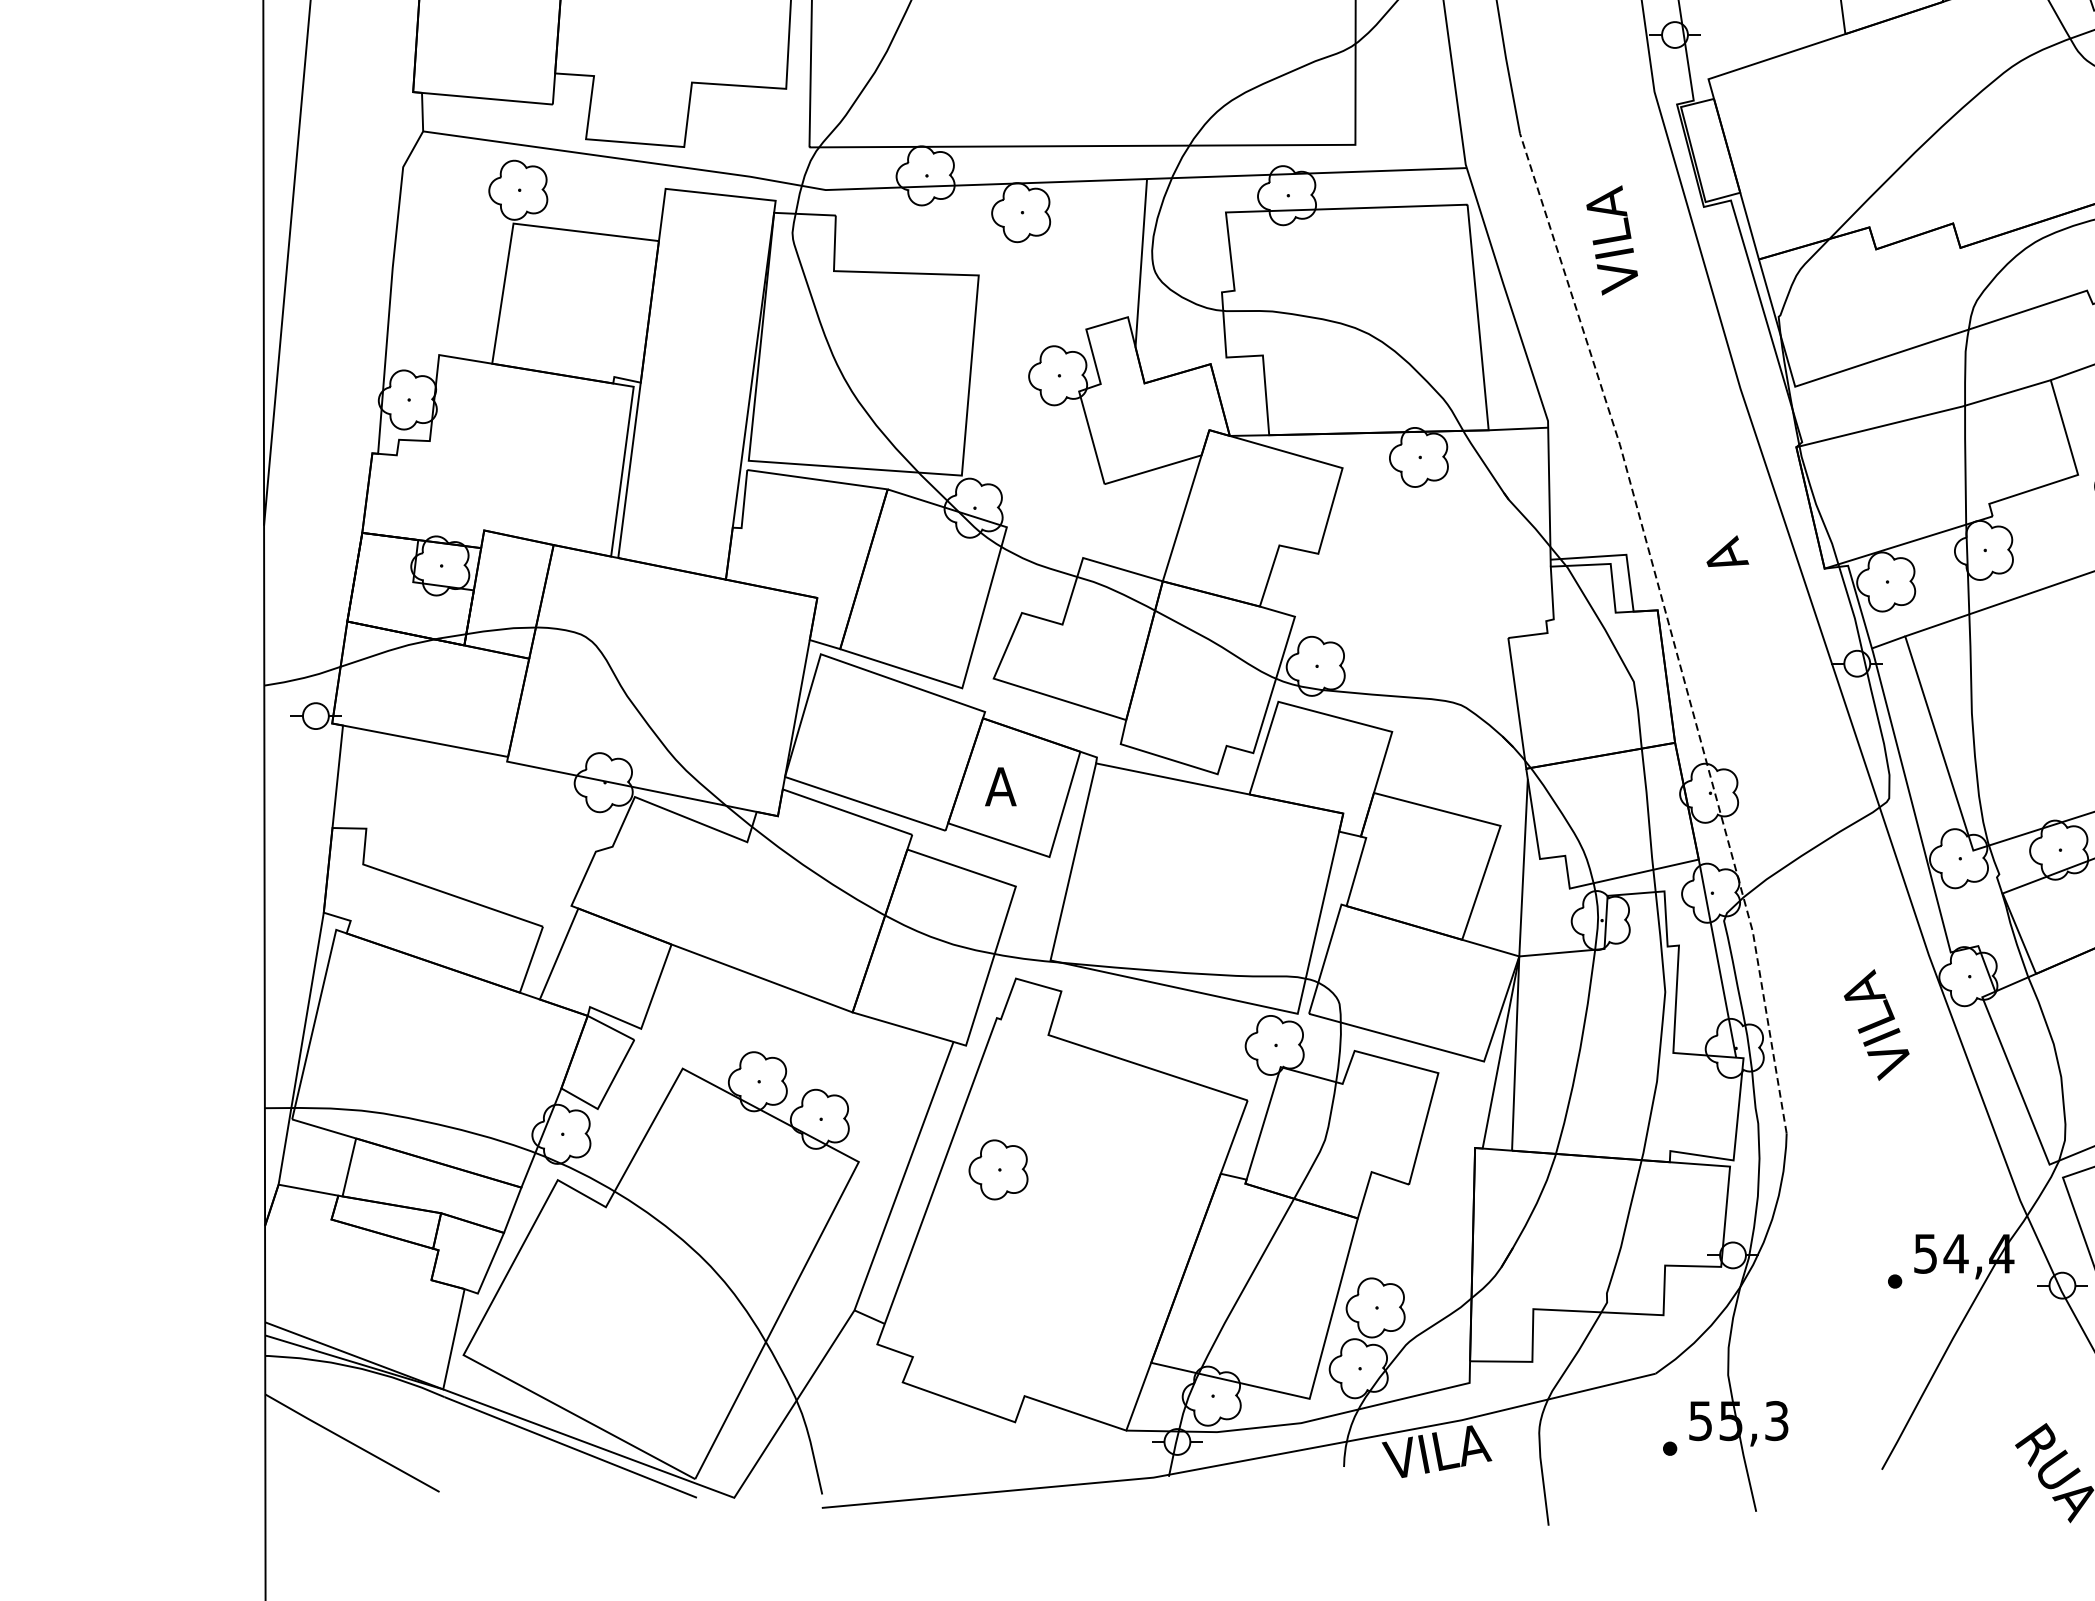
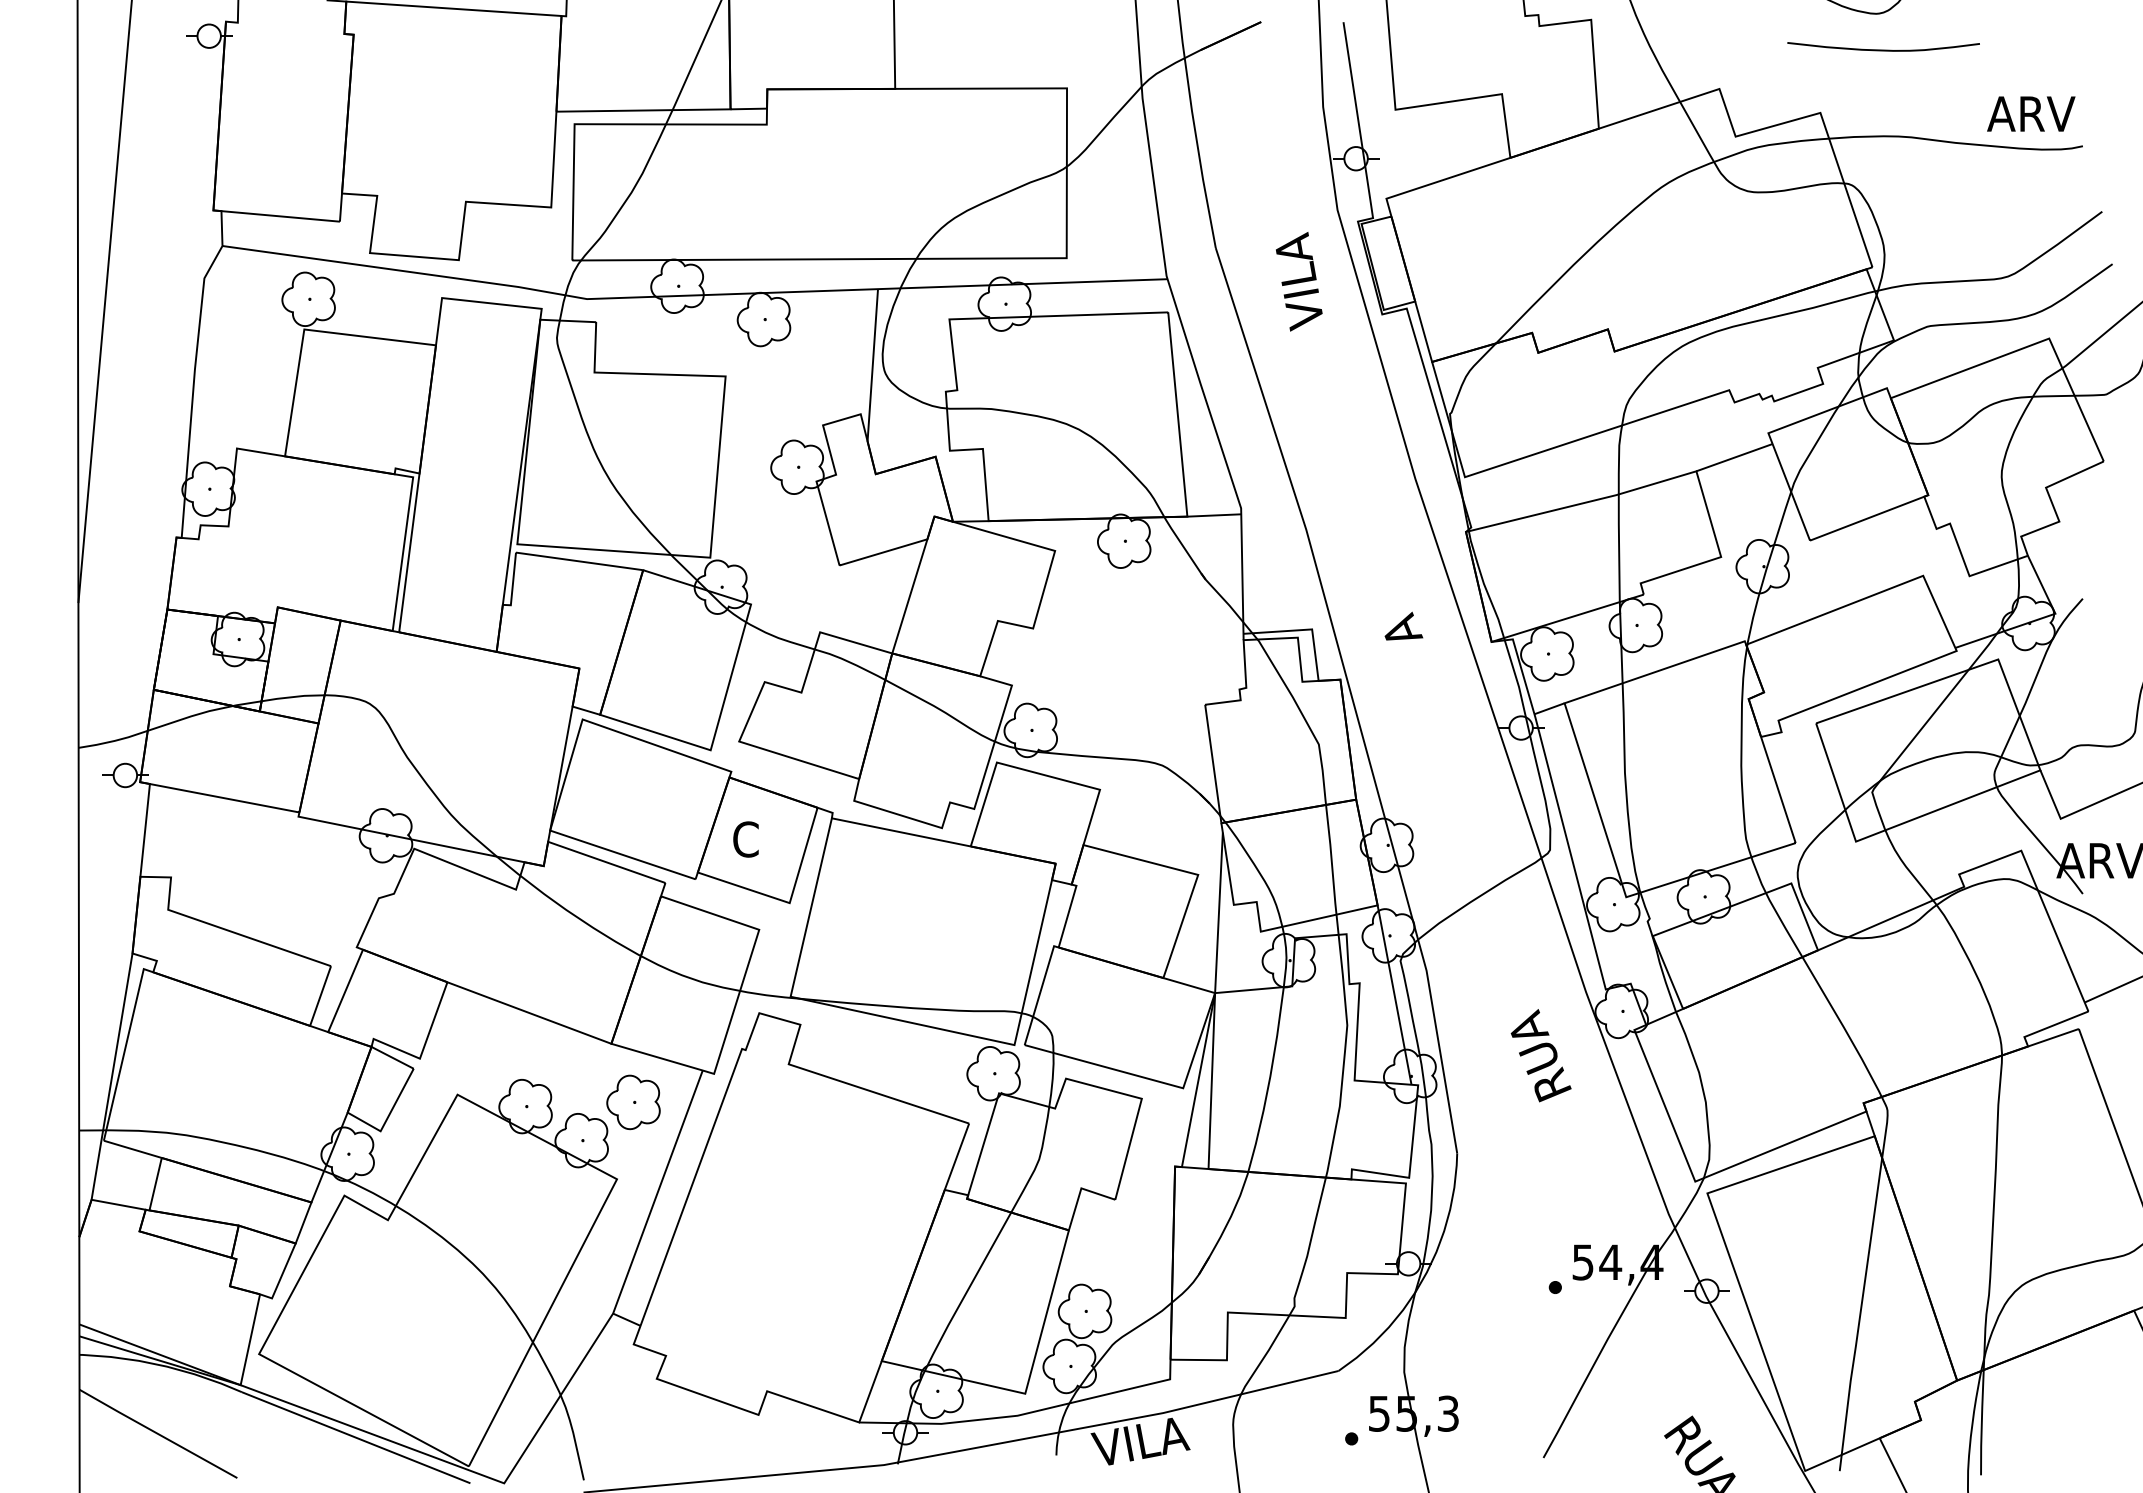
text: (1612, 240) -> (1299, 281), moved
line: (1669, 628) -> (1351, 696), dashed -> solid
text: (1000, 786) -> (745, 839), A -> C
text: (1878, 1024) -> (1540, 1054), VILA -> RUA
part: (998, 1169) -> (633, 1102), moved

